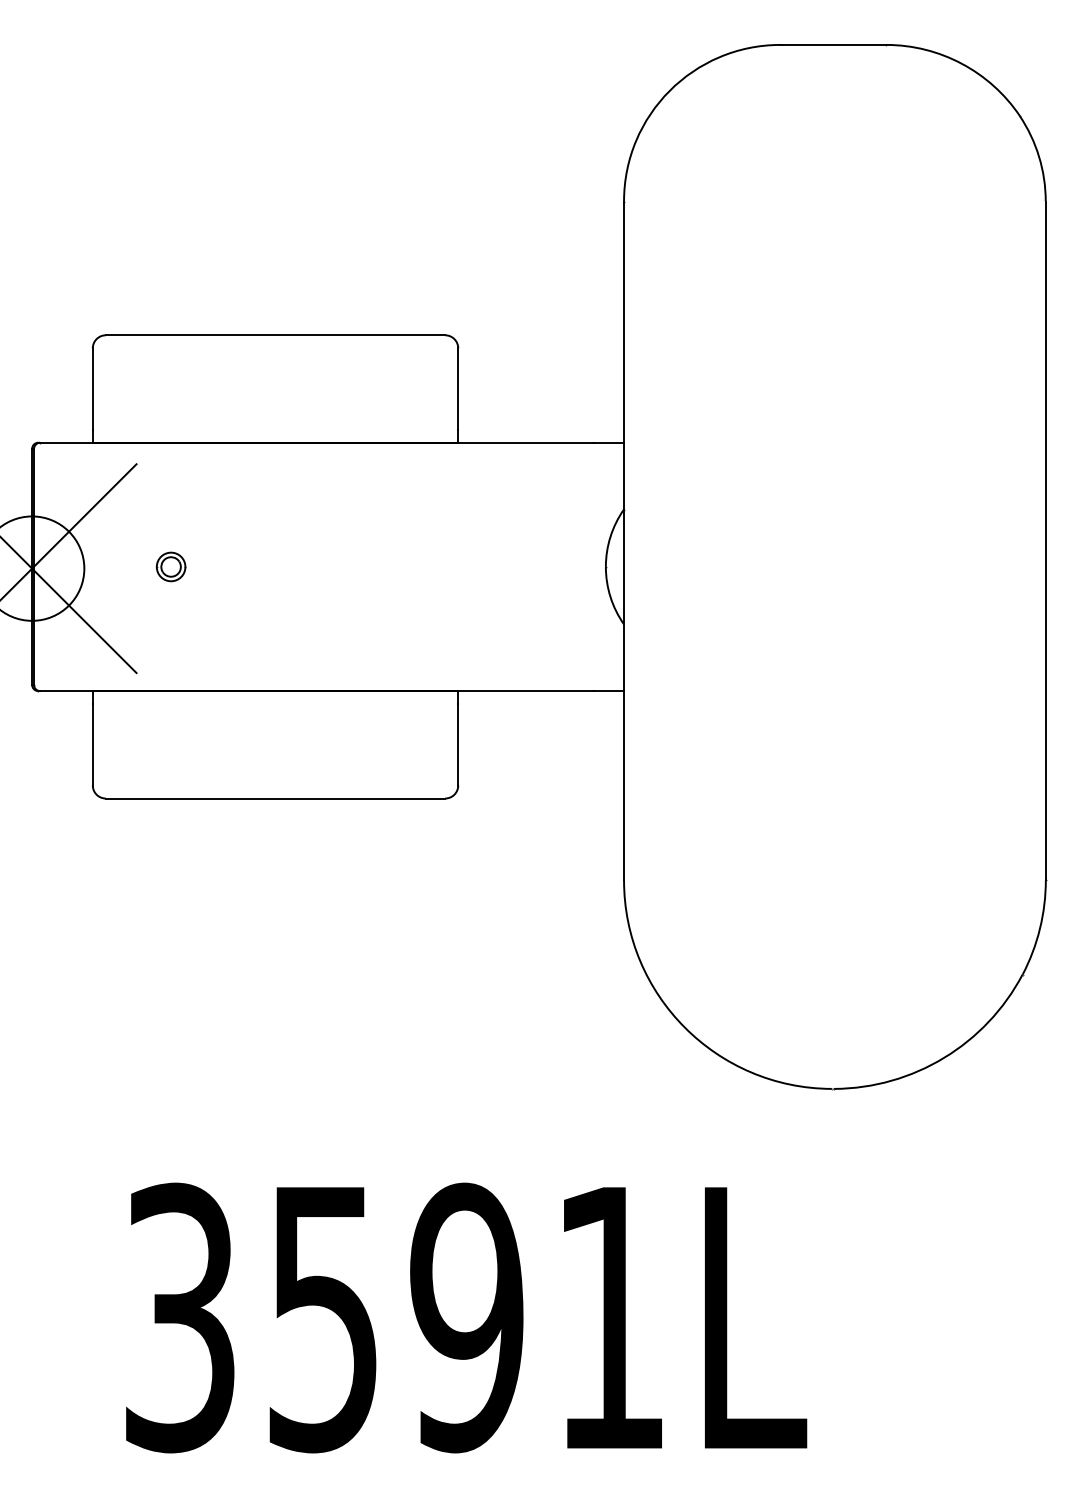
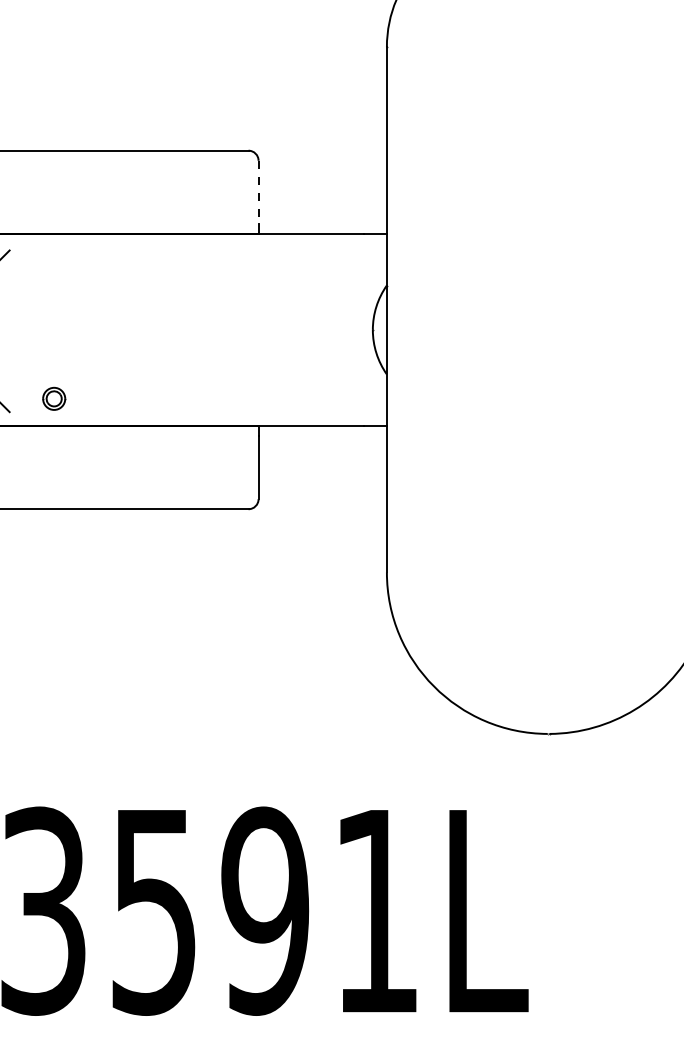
line: (458, 388) -> (258, 191), solid -> dashed
part: (171, 566) -> (54, 398), moved

